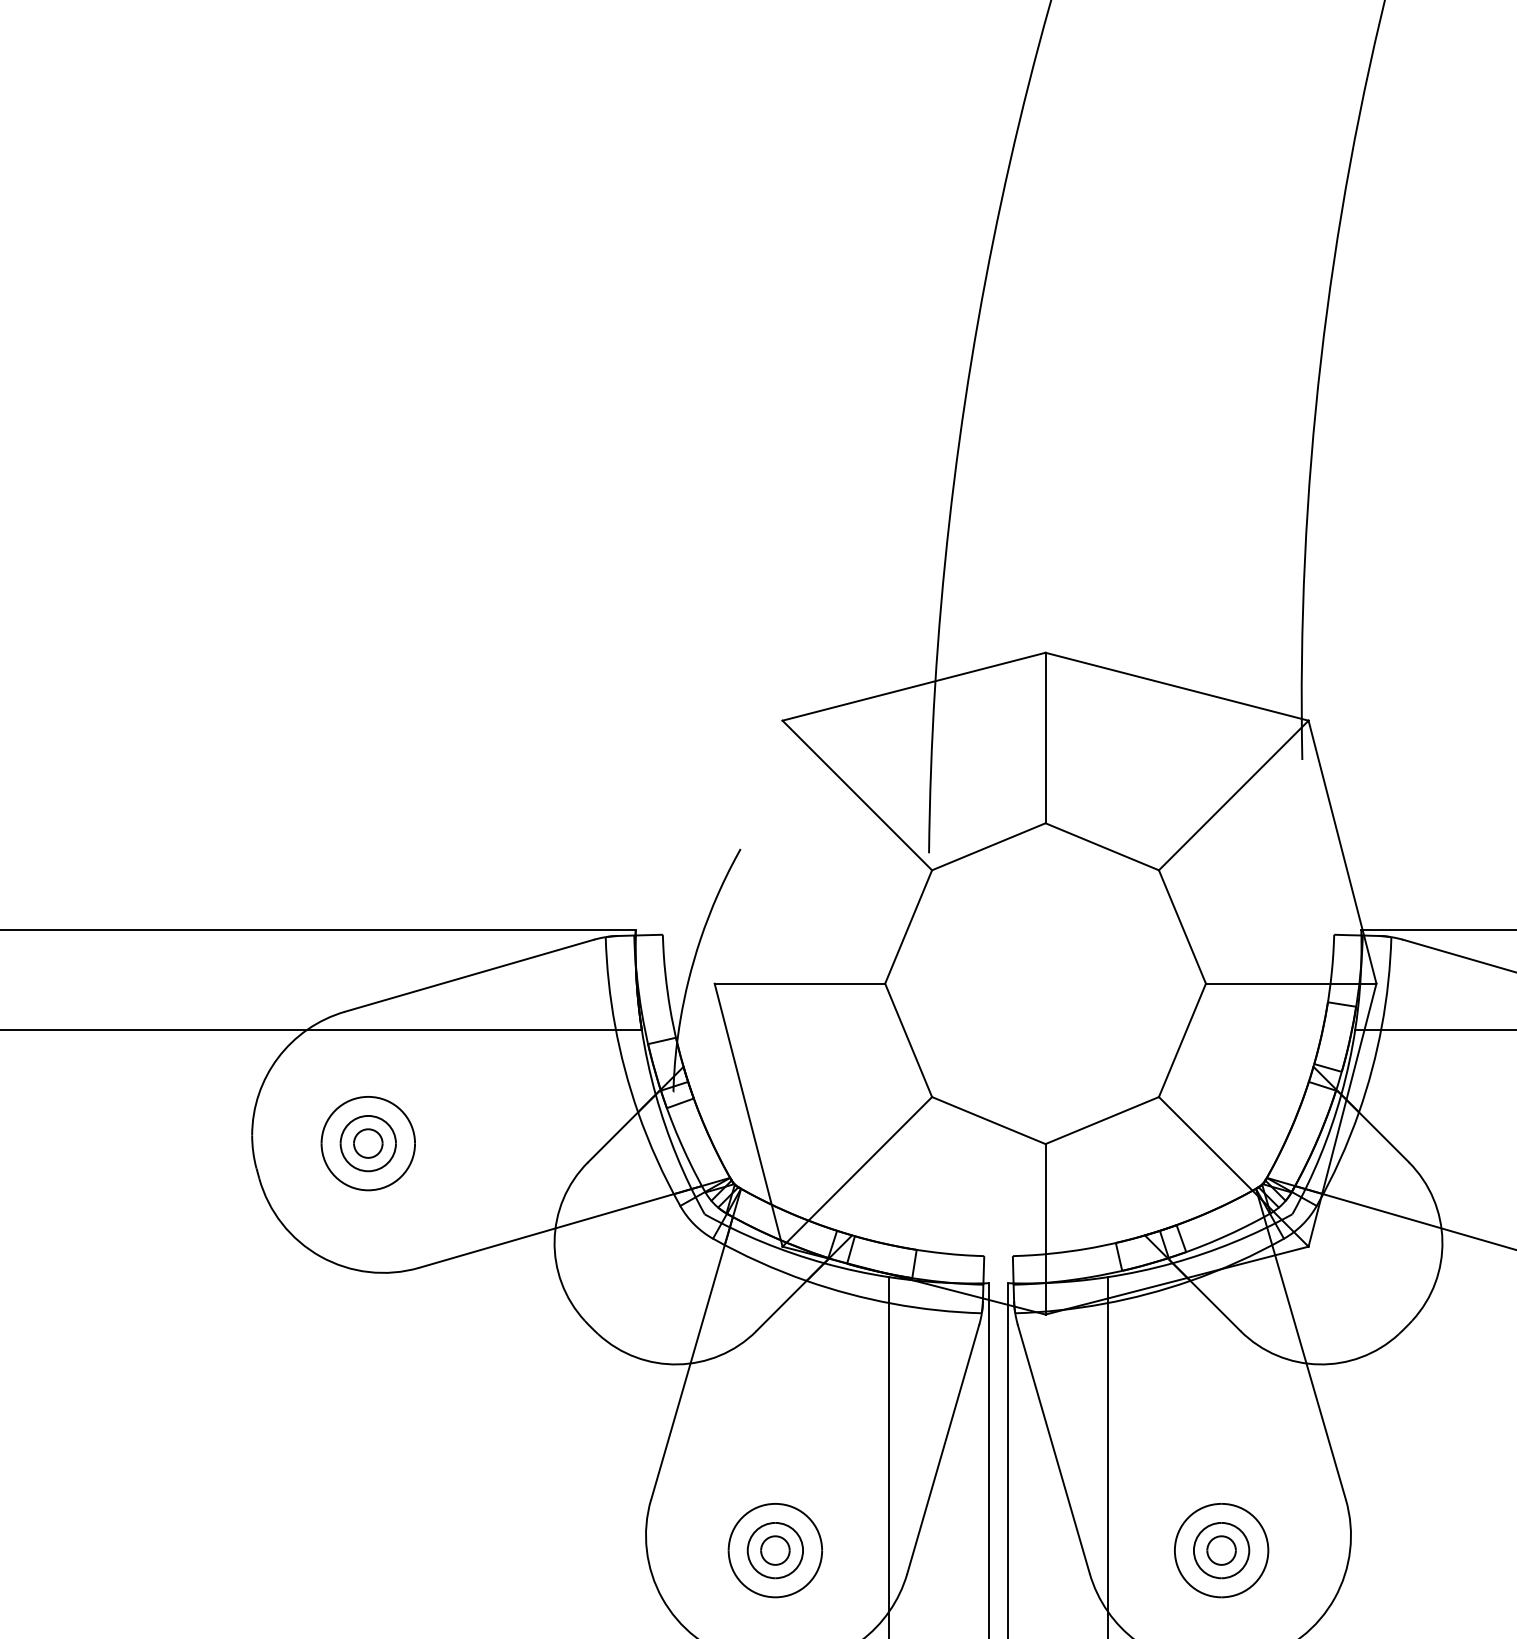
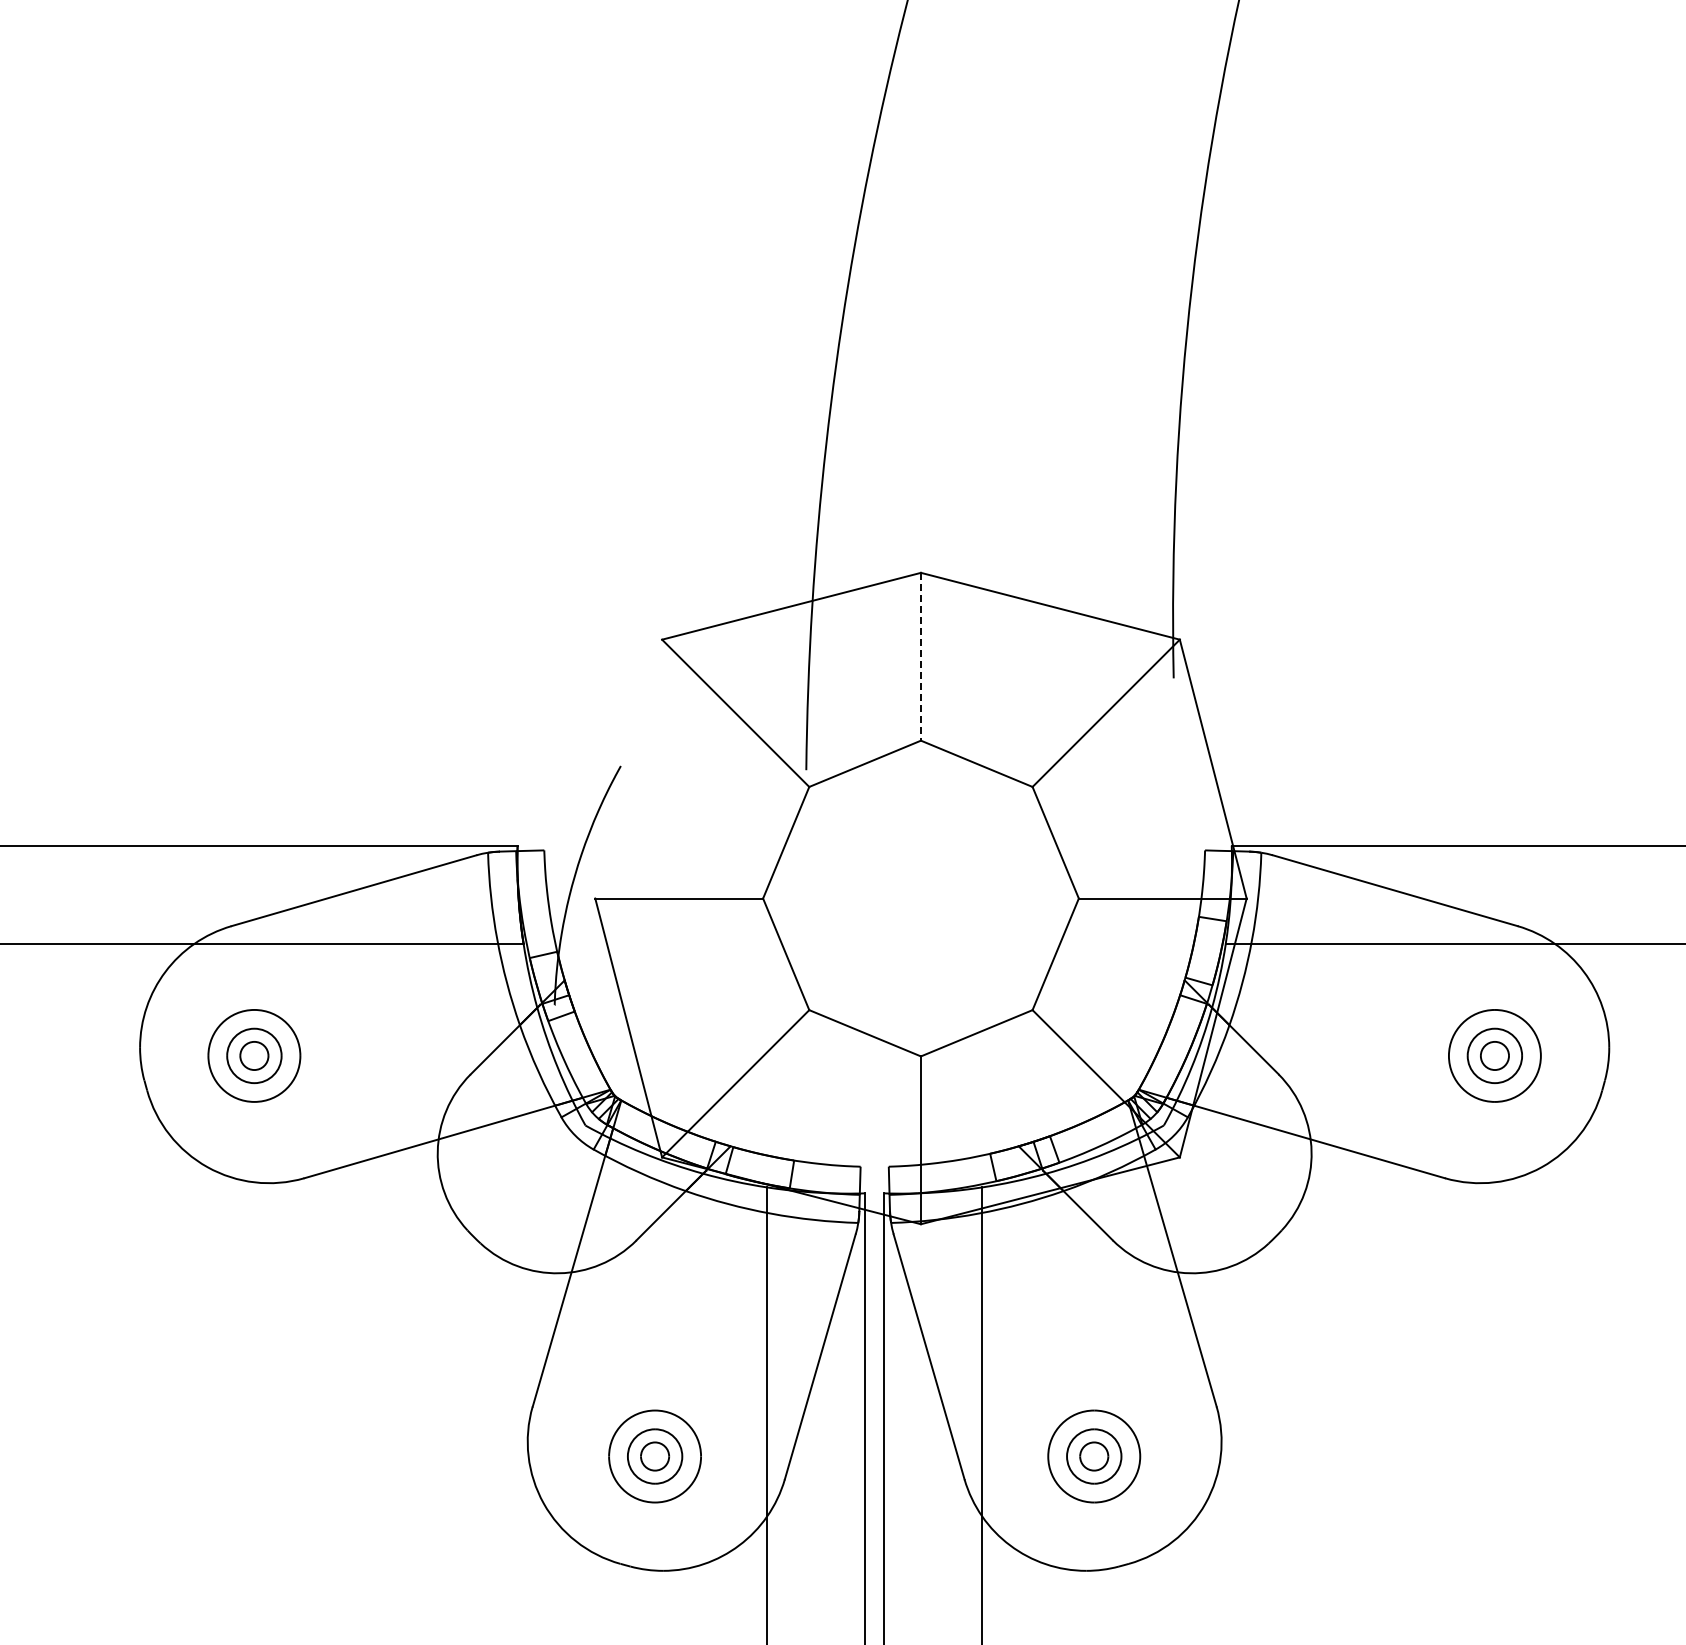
line: (1045, 737) -> (920, 656), solid -> dashed

